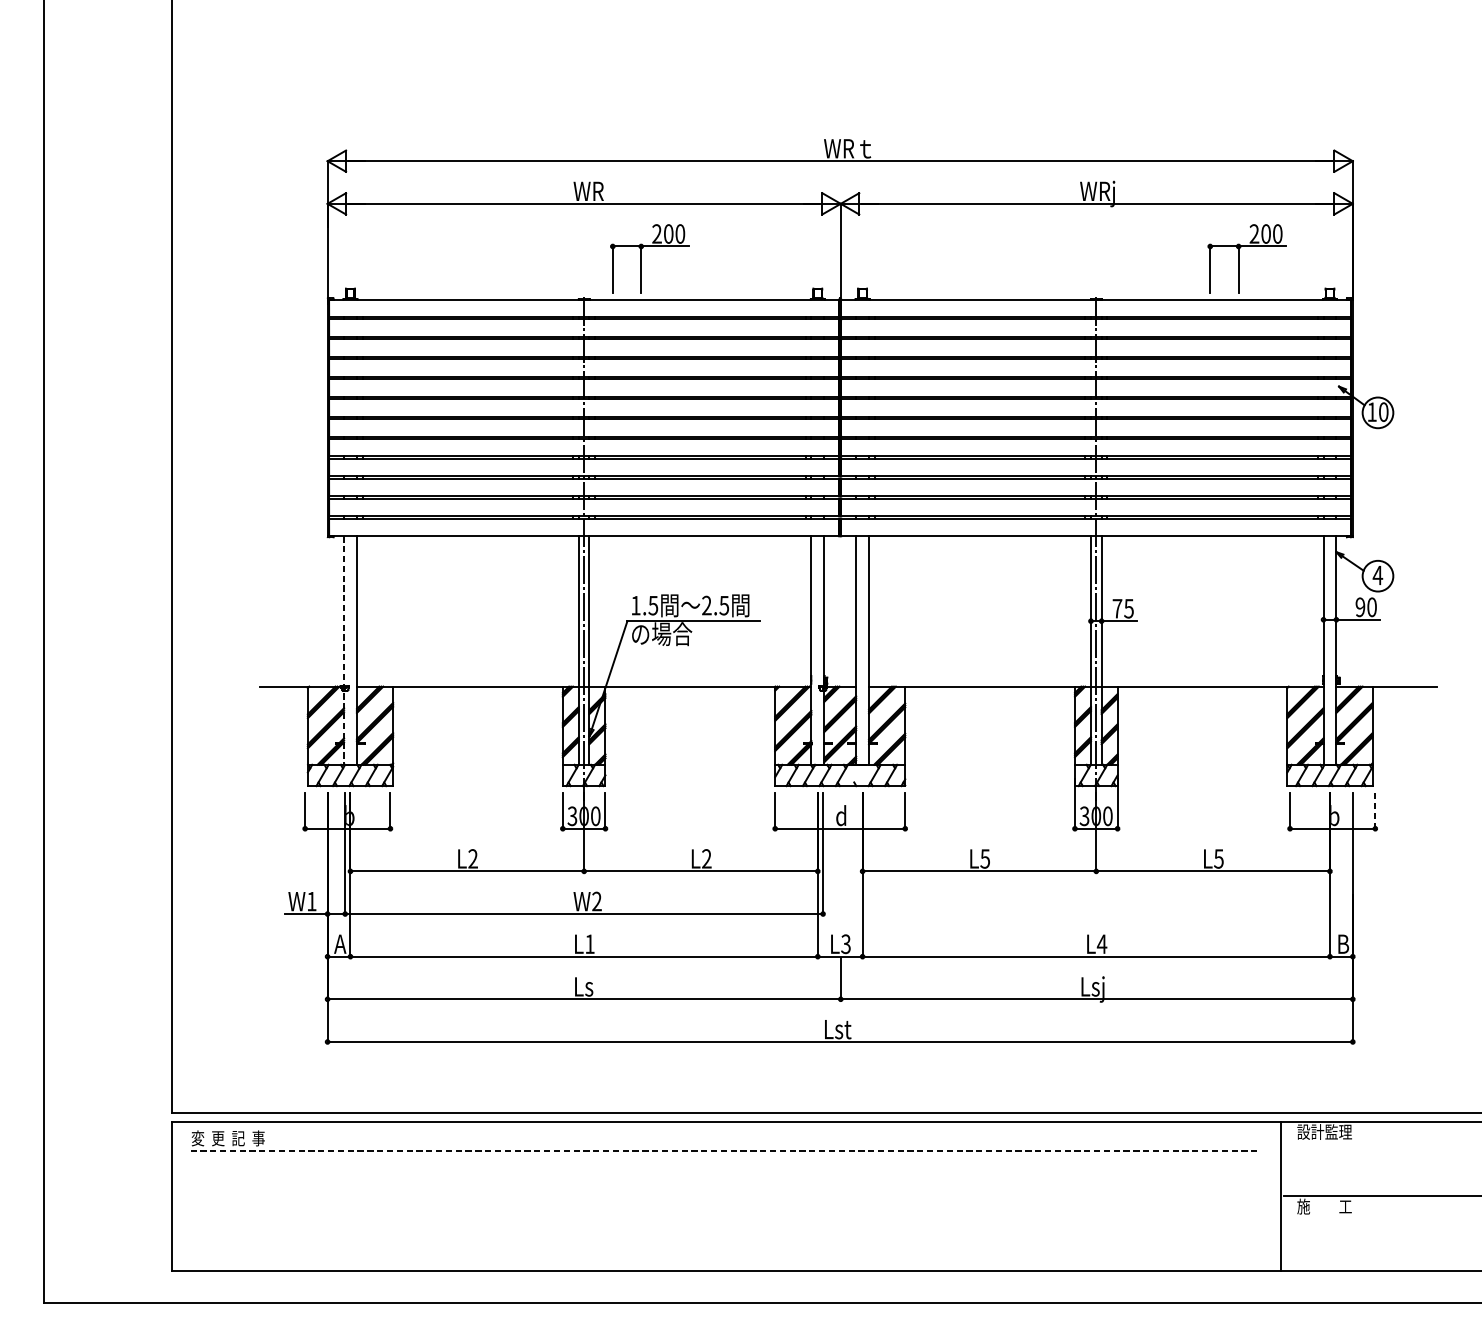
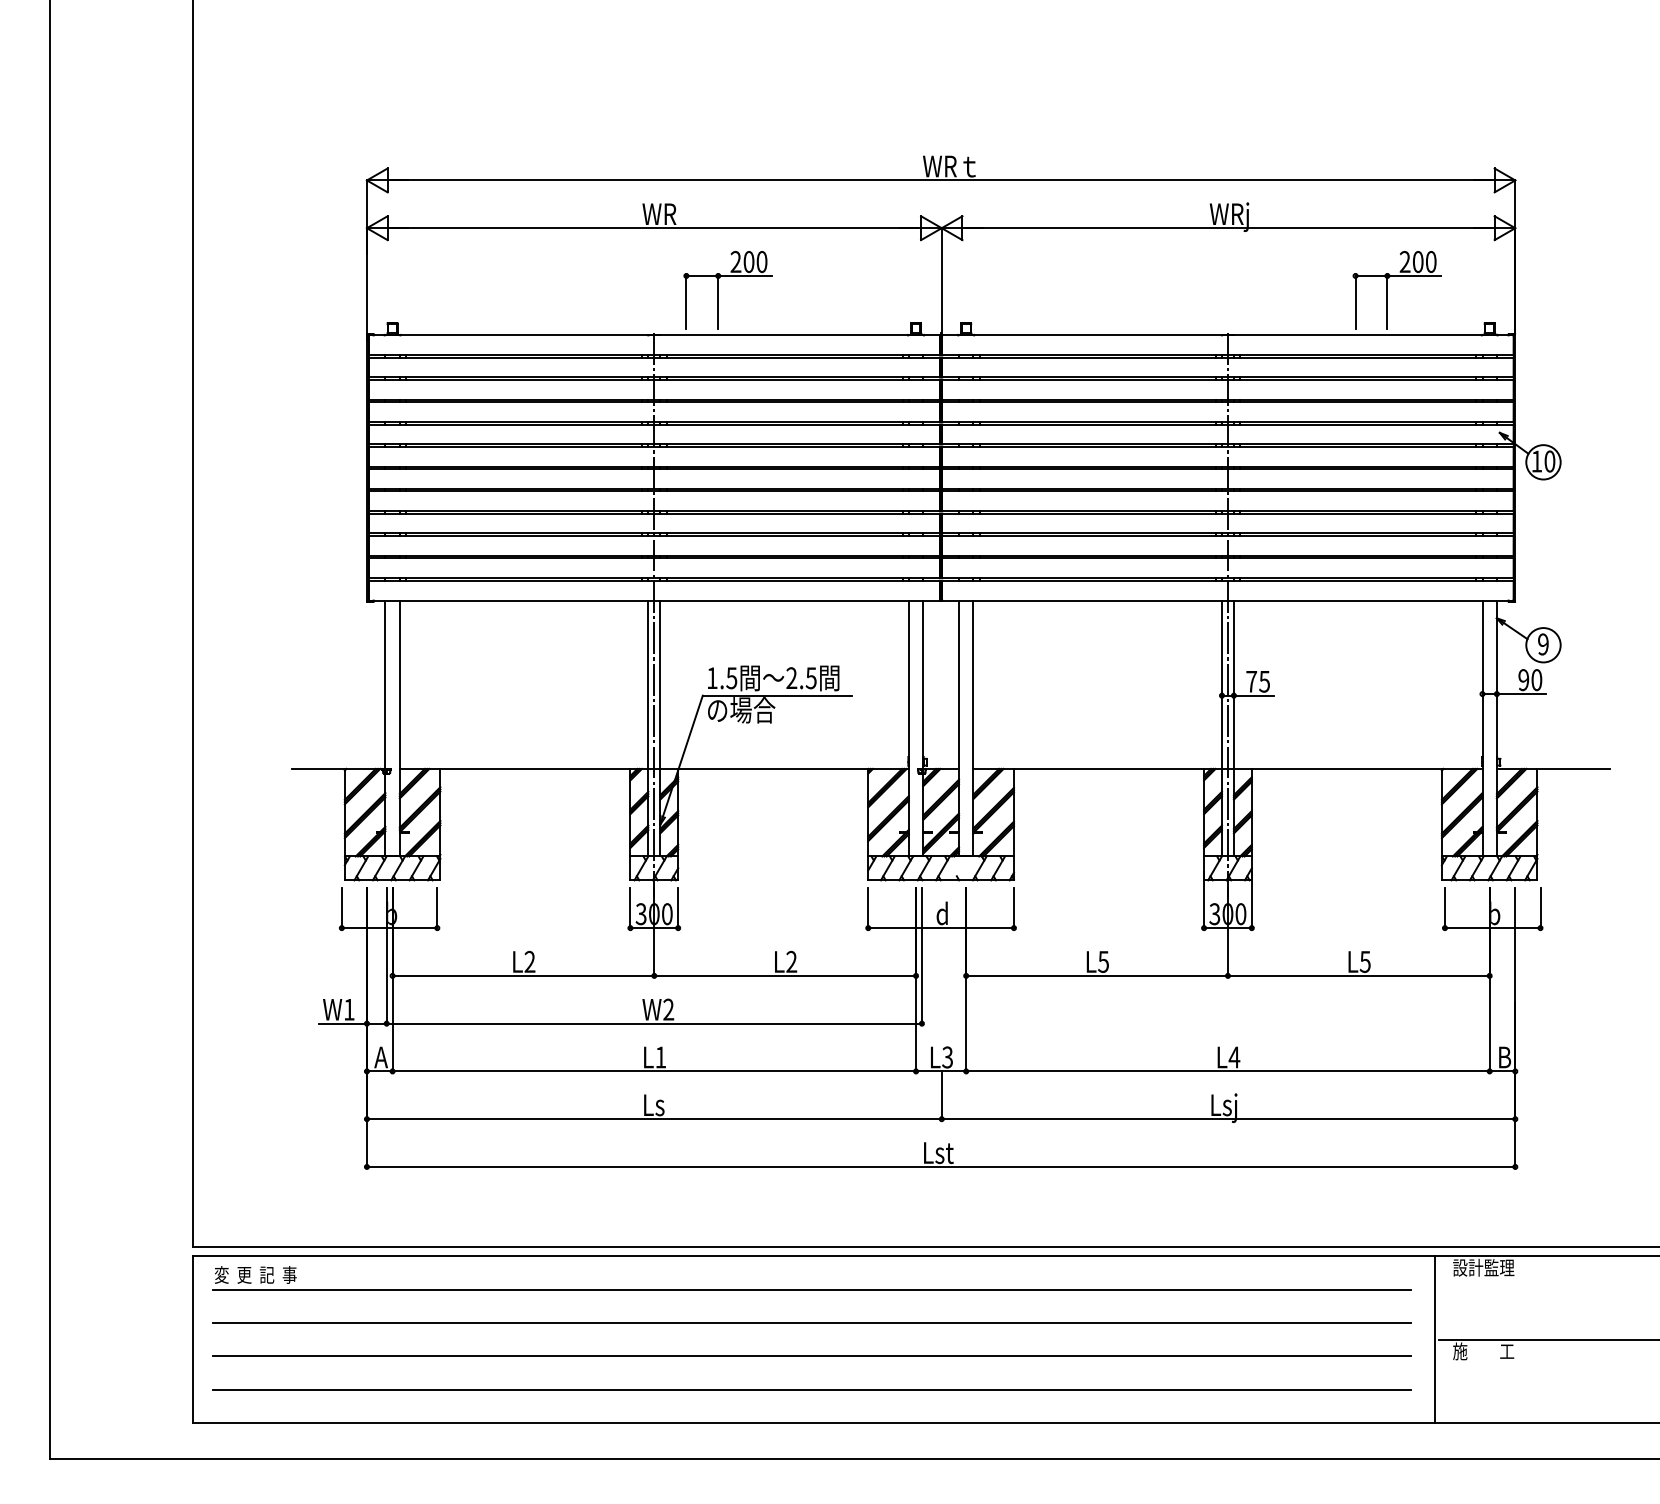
text: (1378, 575) -> (1543, 644), 4 -> 9
line: (344, 650) -> (385, 728), dashed -> solid
line: (1375, 811) -> (1540, 908), dashed -> solid
line: (725, 1151) -> (812, 1289), dashed -> solid
line: (725, 1180) -> (812, 1322), added
line: (725, 1211) -> (812, 1356), added
line: (725, 1240) -> (812, 1389), added

